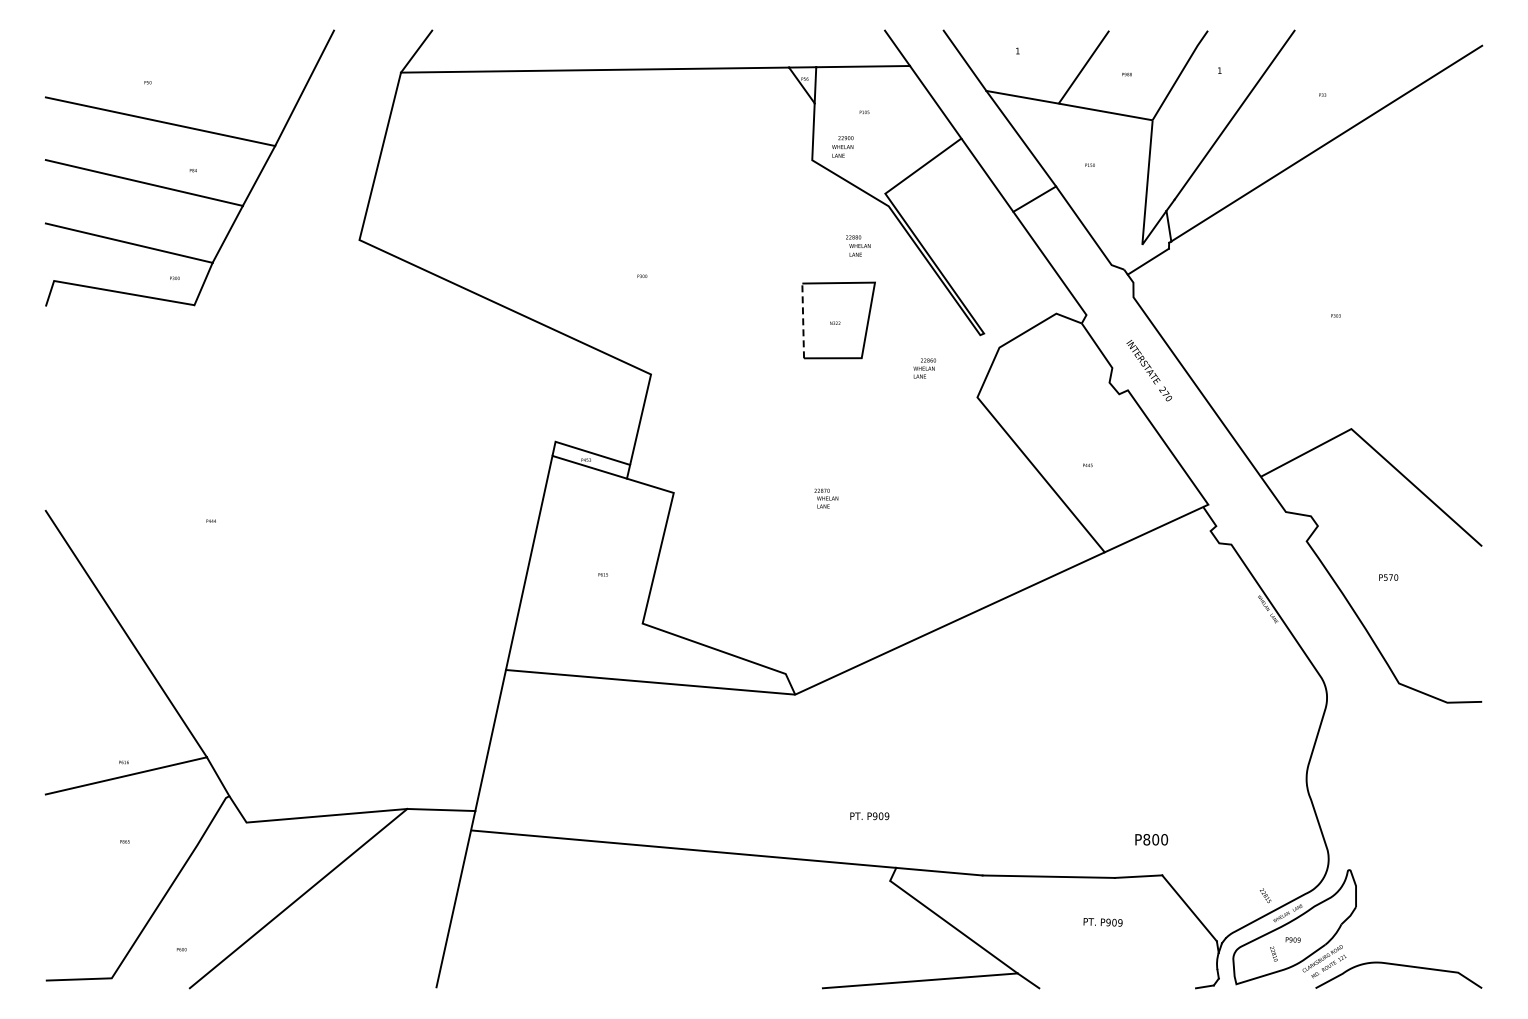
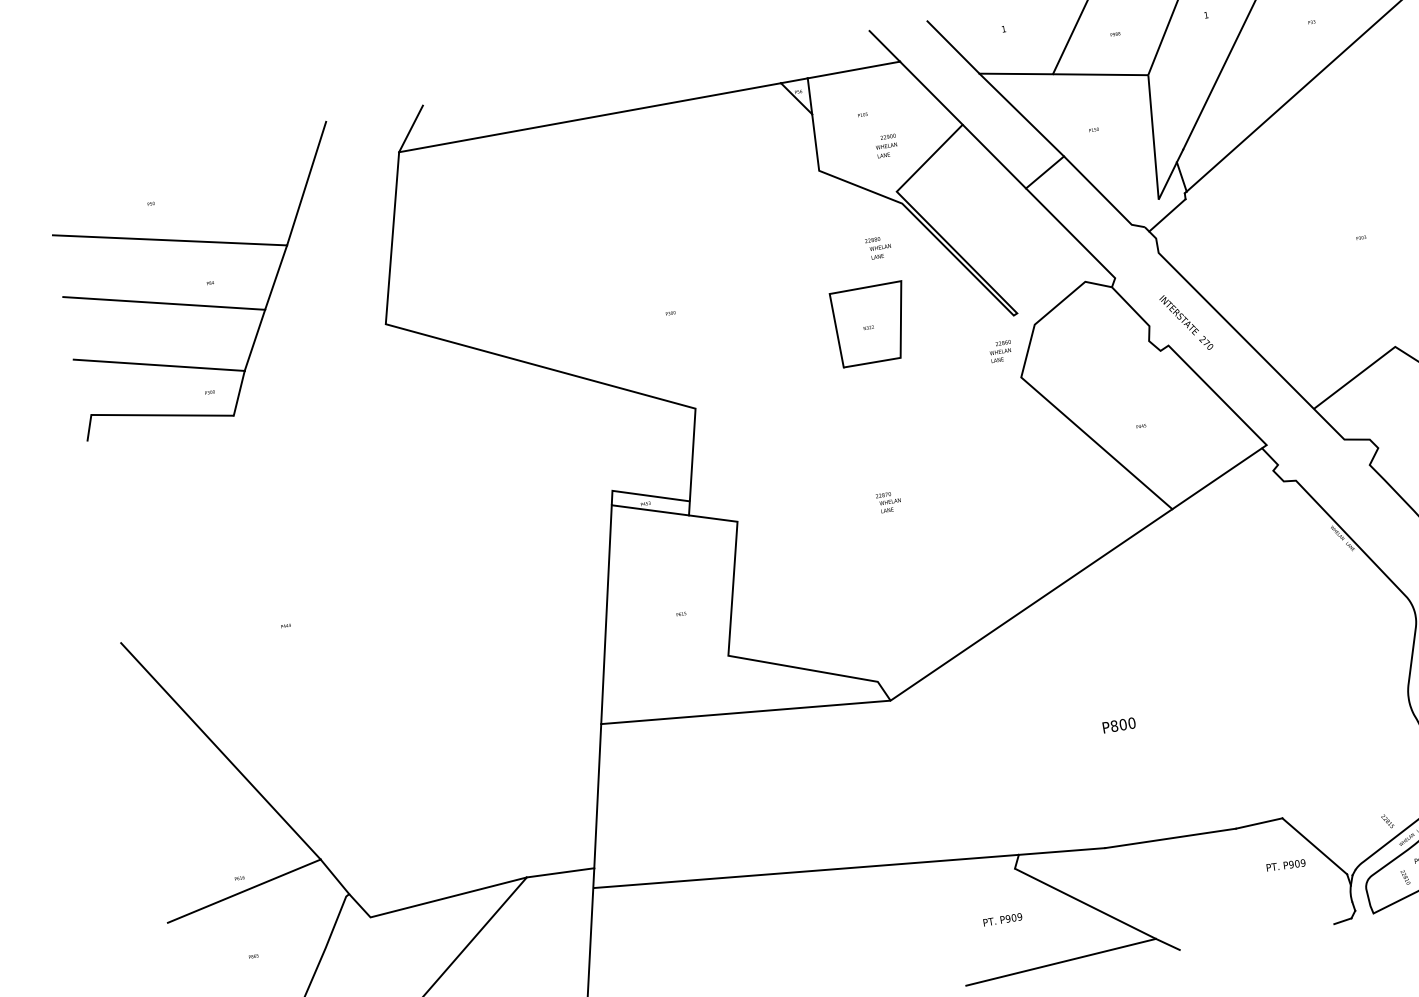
text: (842, 146) -> (886, 145), moved
line: (803, 320) -> (836, 330), dashed -> solid
text: (924, 368) -> (1000, 351), moved
text: (869, 816) -> (1002, 920), moved
text: (1151, 839) -> (1119, 725), moved
text: (1102, 922) -> (1285, 865), moved

